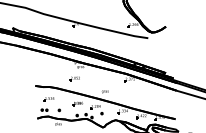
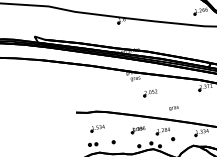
part: (74, 78) -> (149, 92), moved

